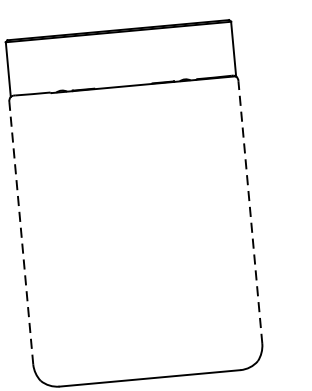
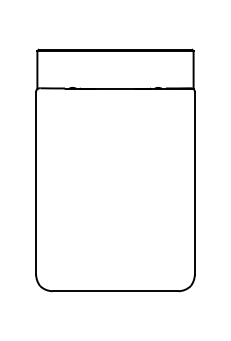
line: (249, 212) -> (194, 183), dashed -> solid
line: (21, 233) -> (36, 183), dashed -> solid

